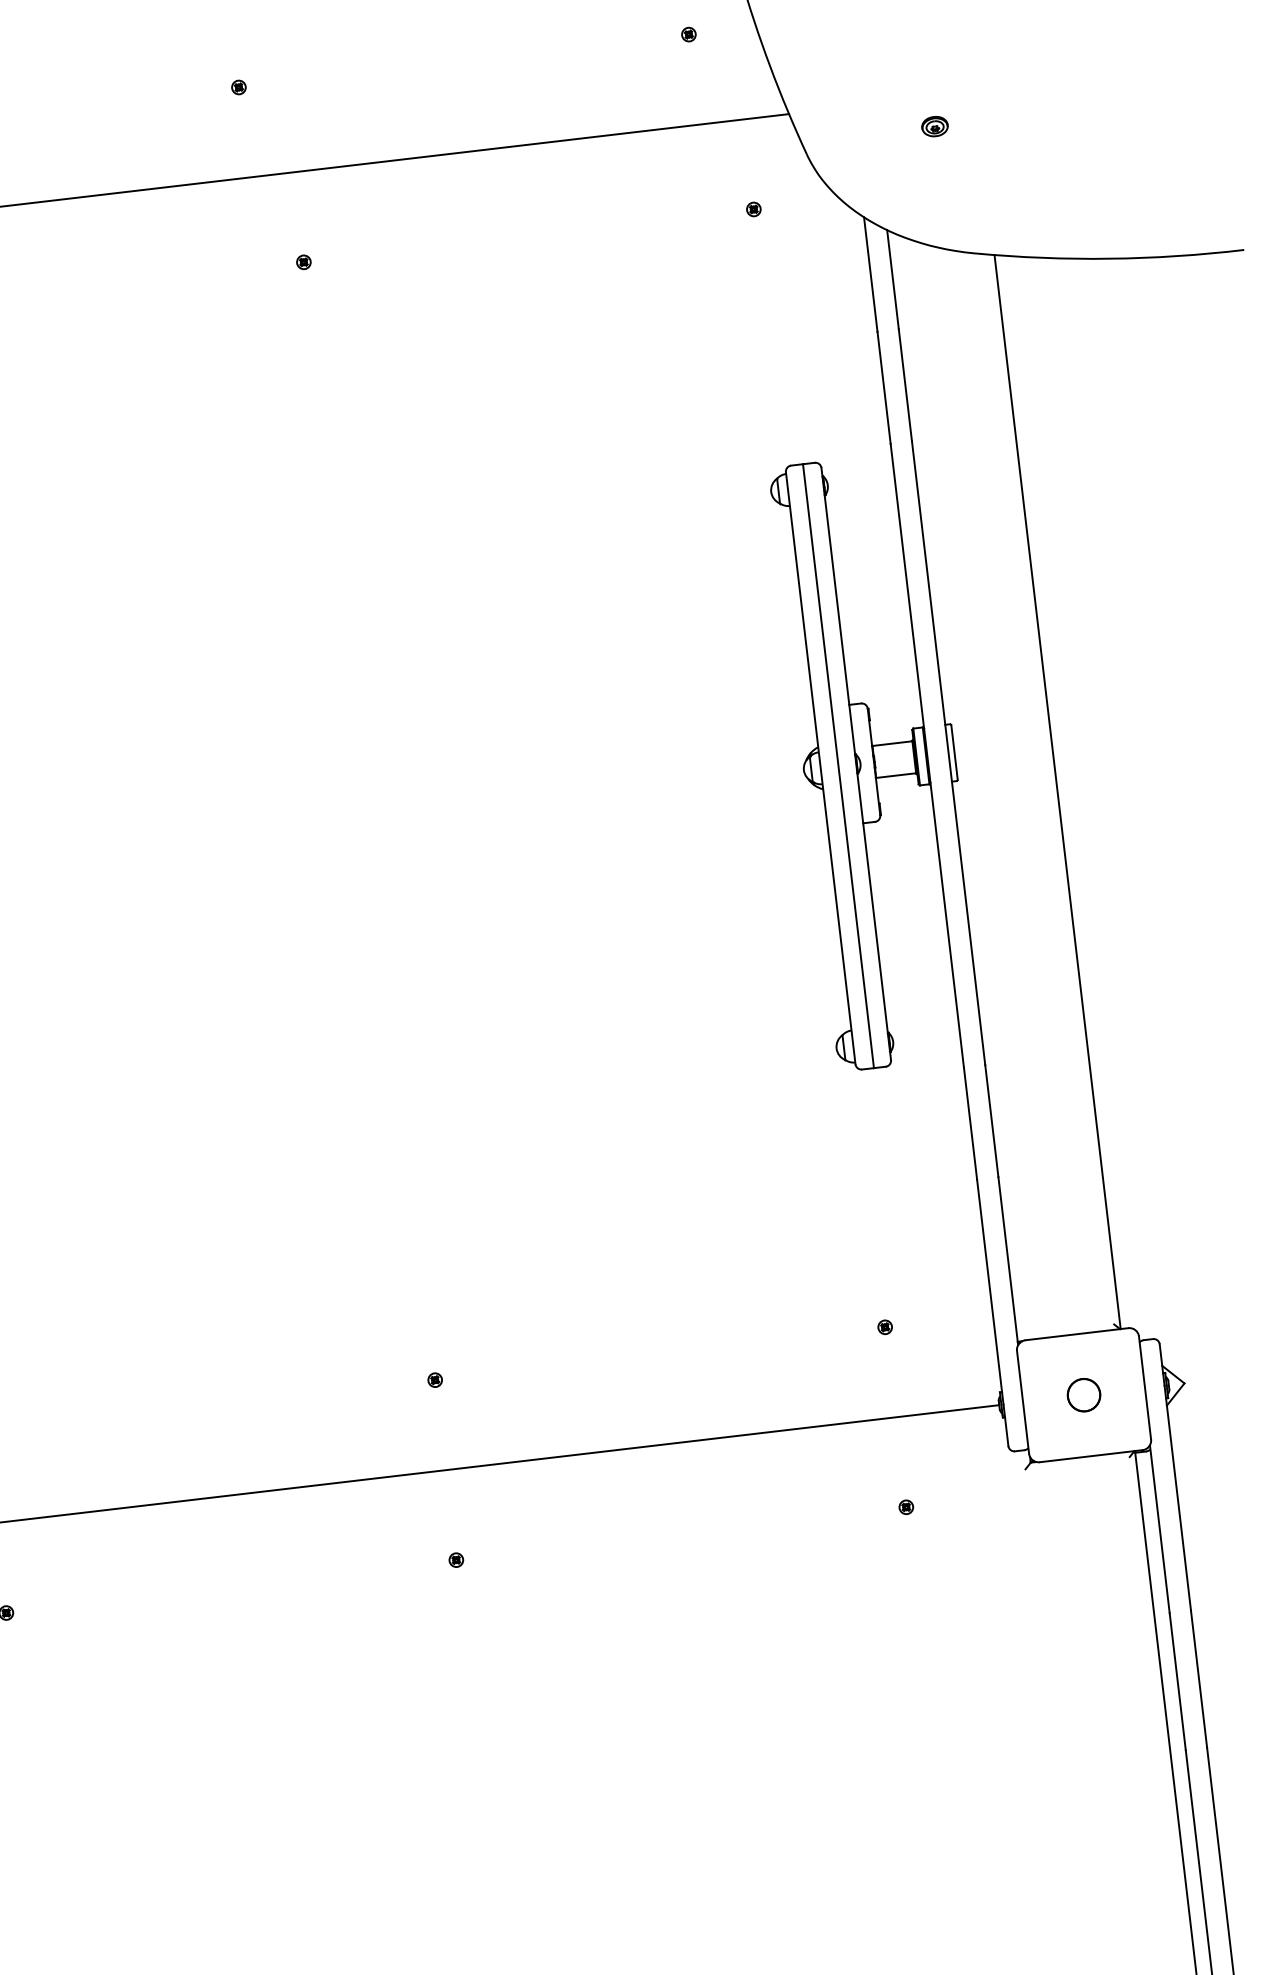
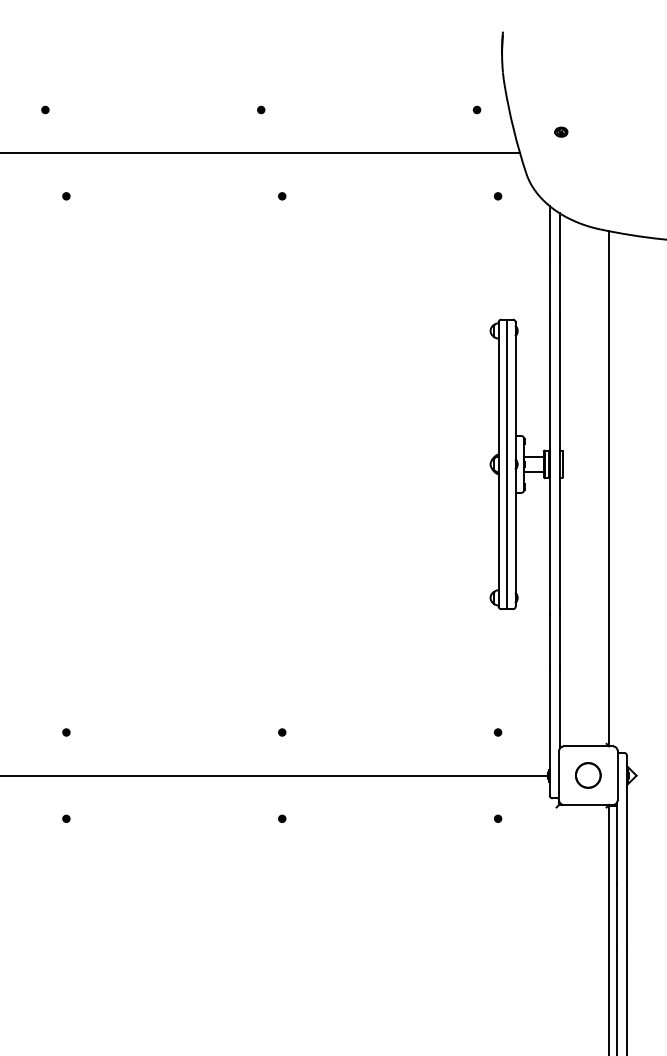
part: (935, 125) -> (561, 131), moved
part: (1084, 1394) -> (588, 775), size x1.6

